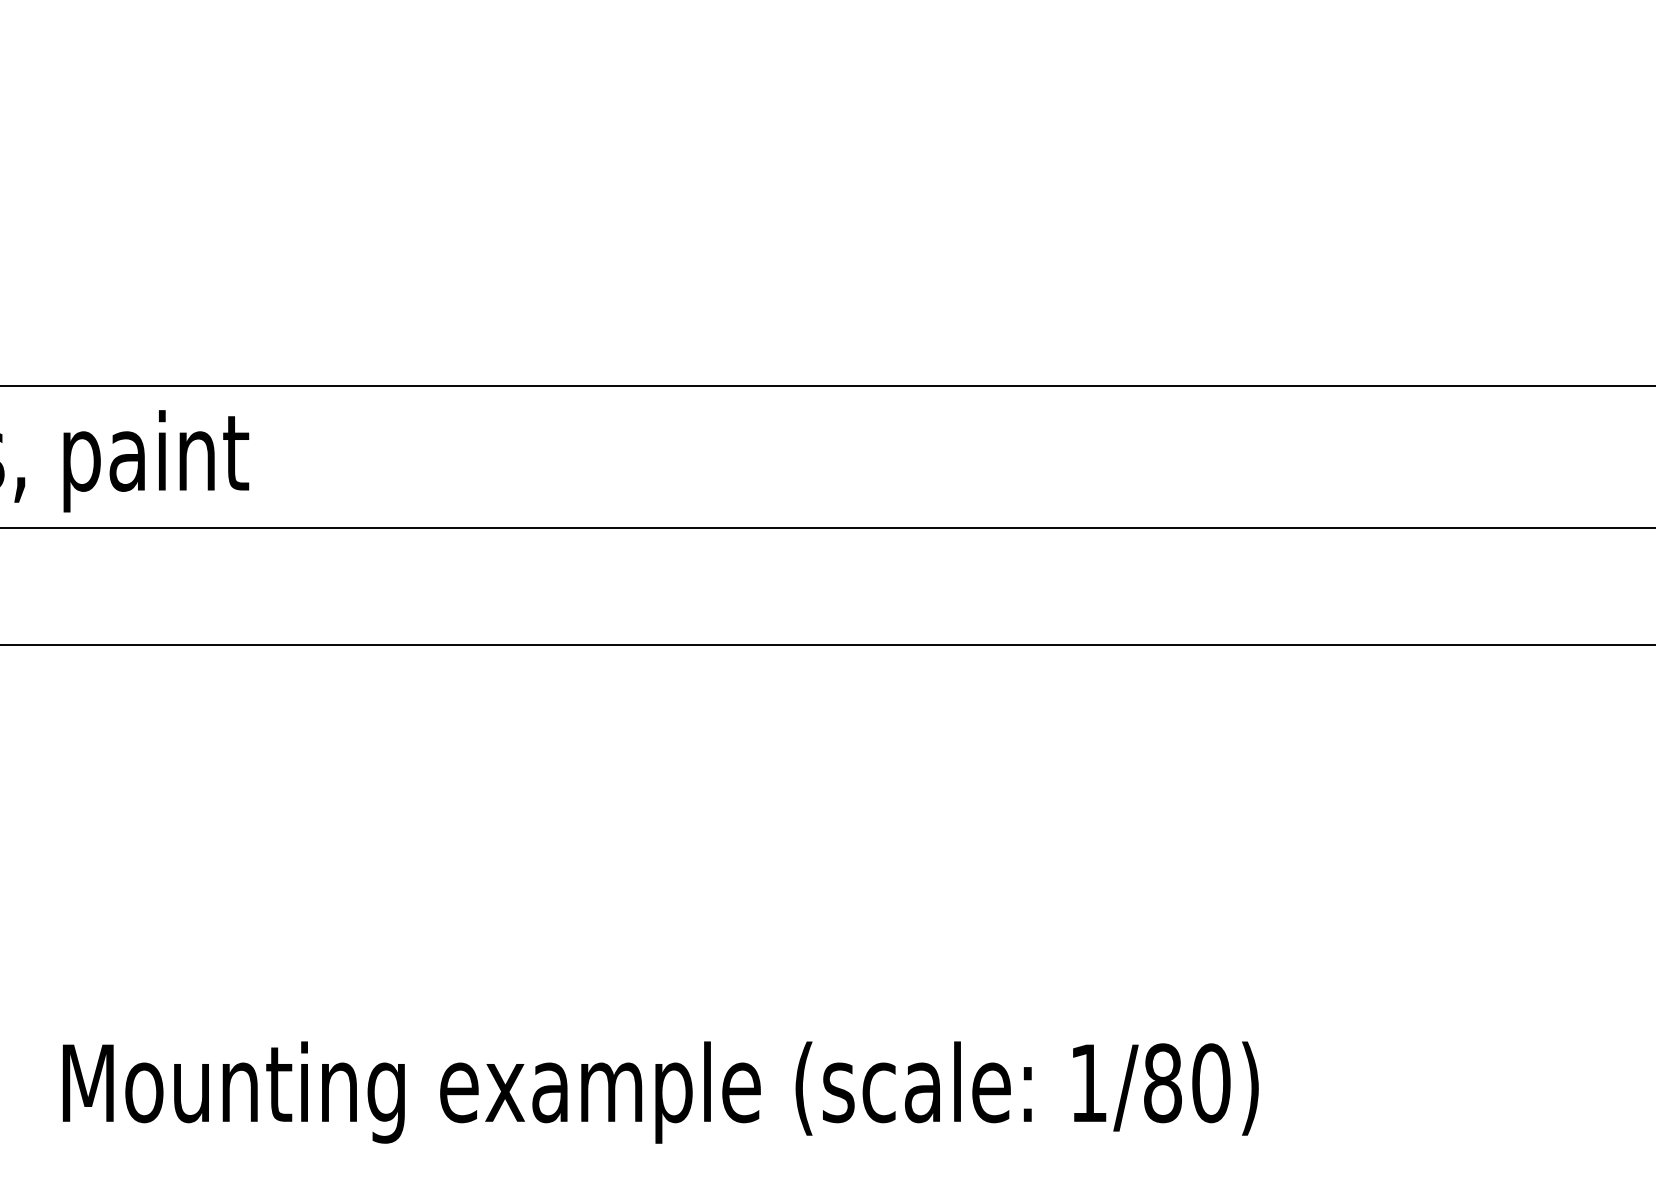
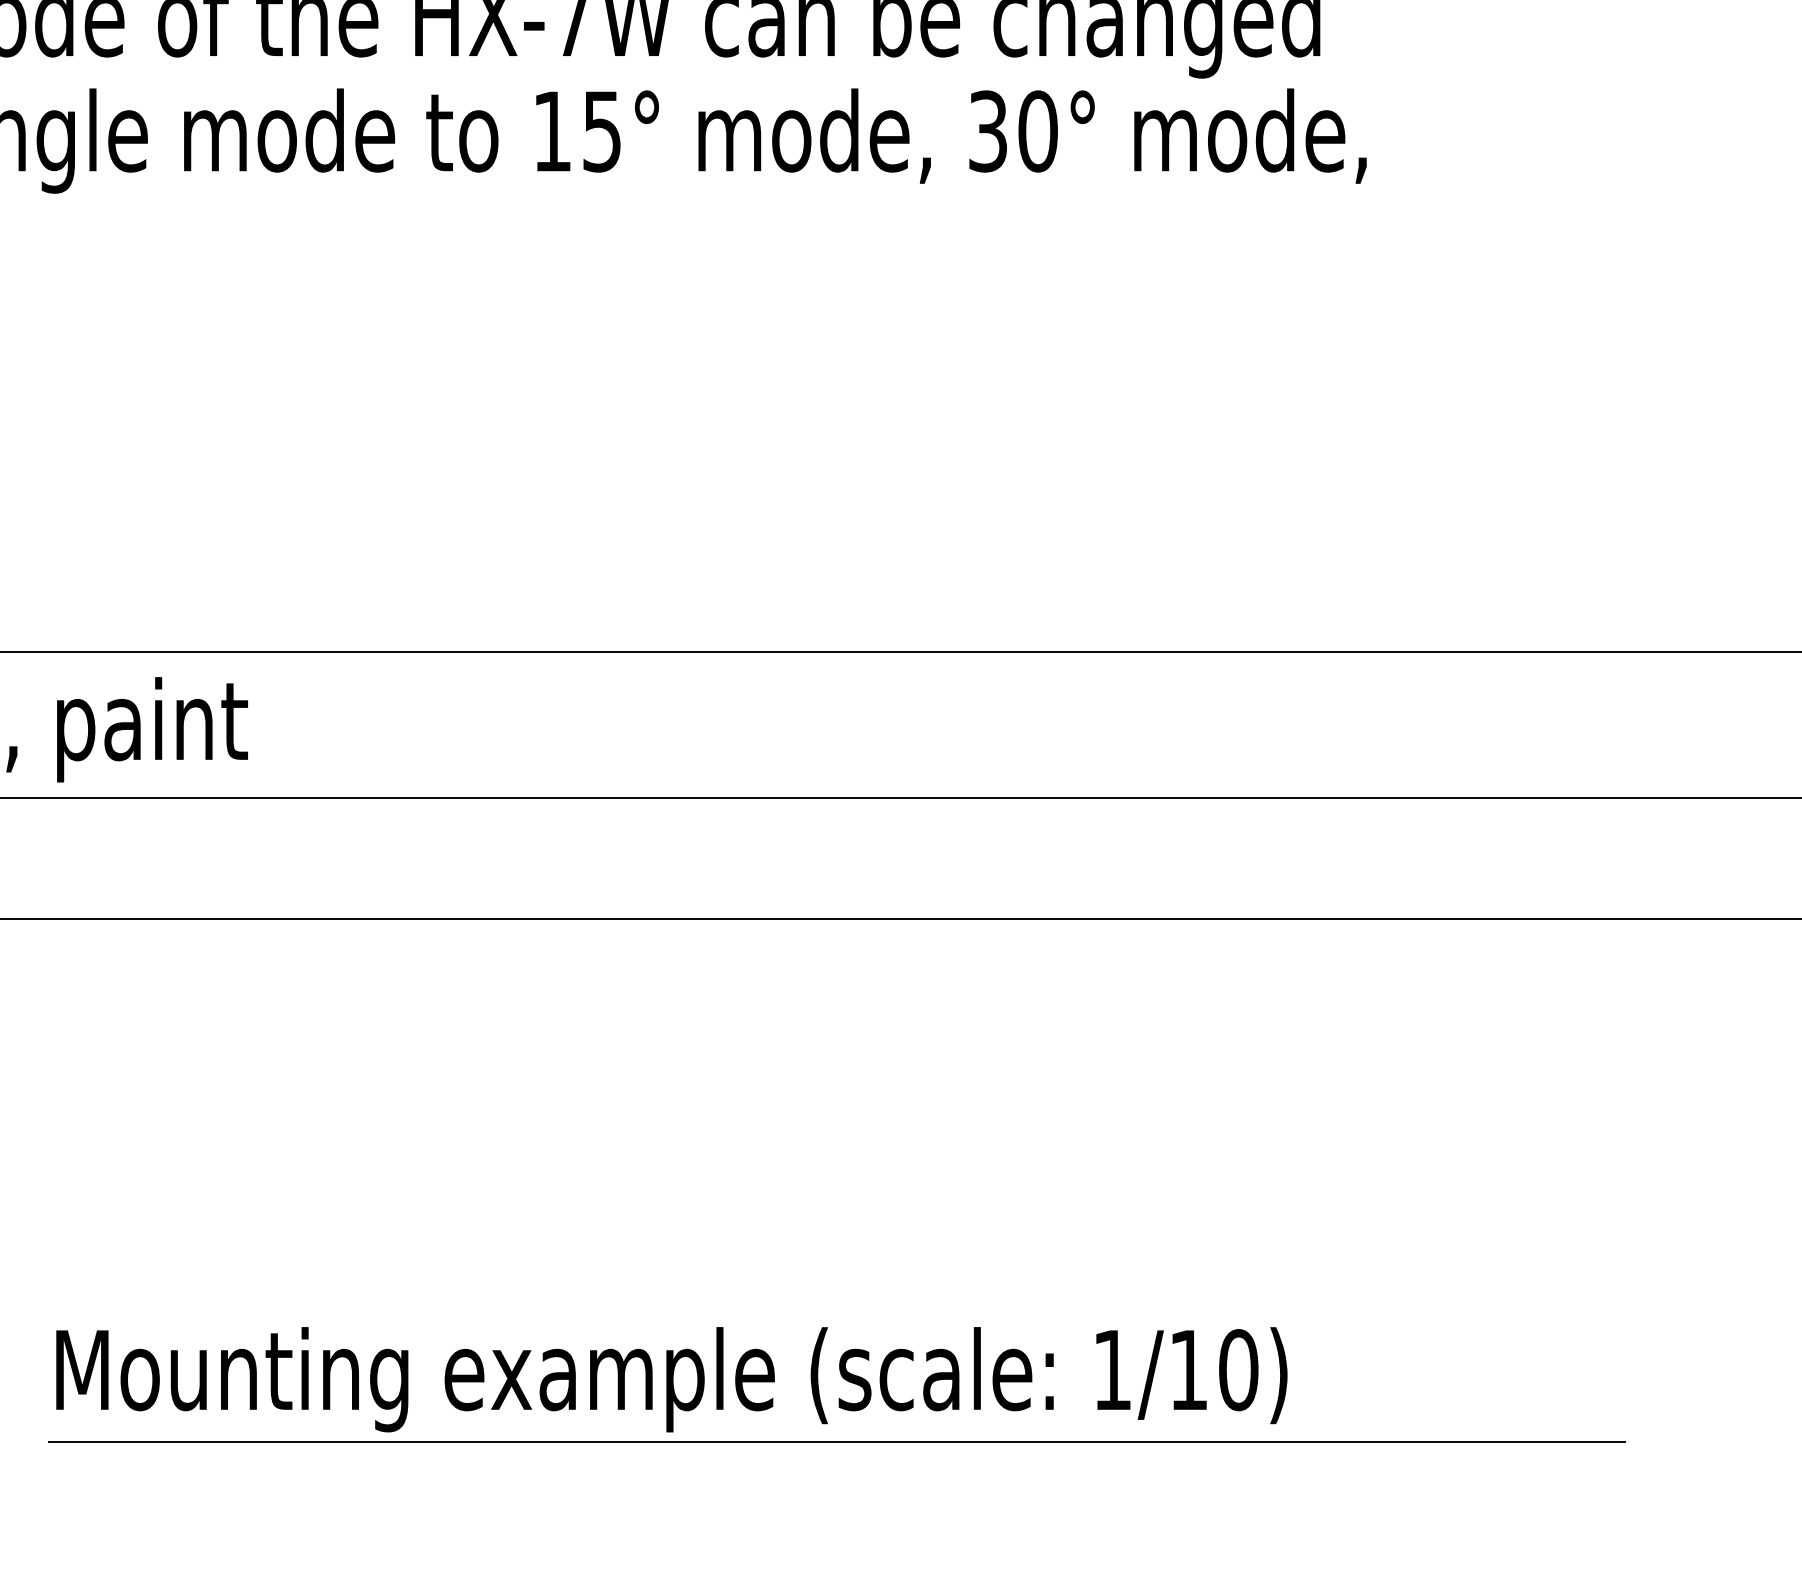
text: (1162, 1083) -> (1188, 1370), 1/80) -> 1/10)
line: (820, 1152) -> (836, 1441), added

